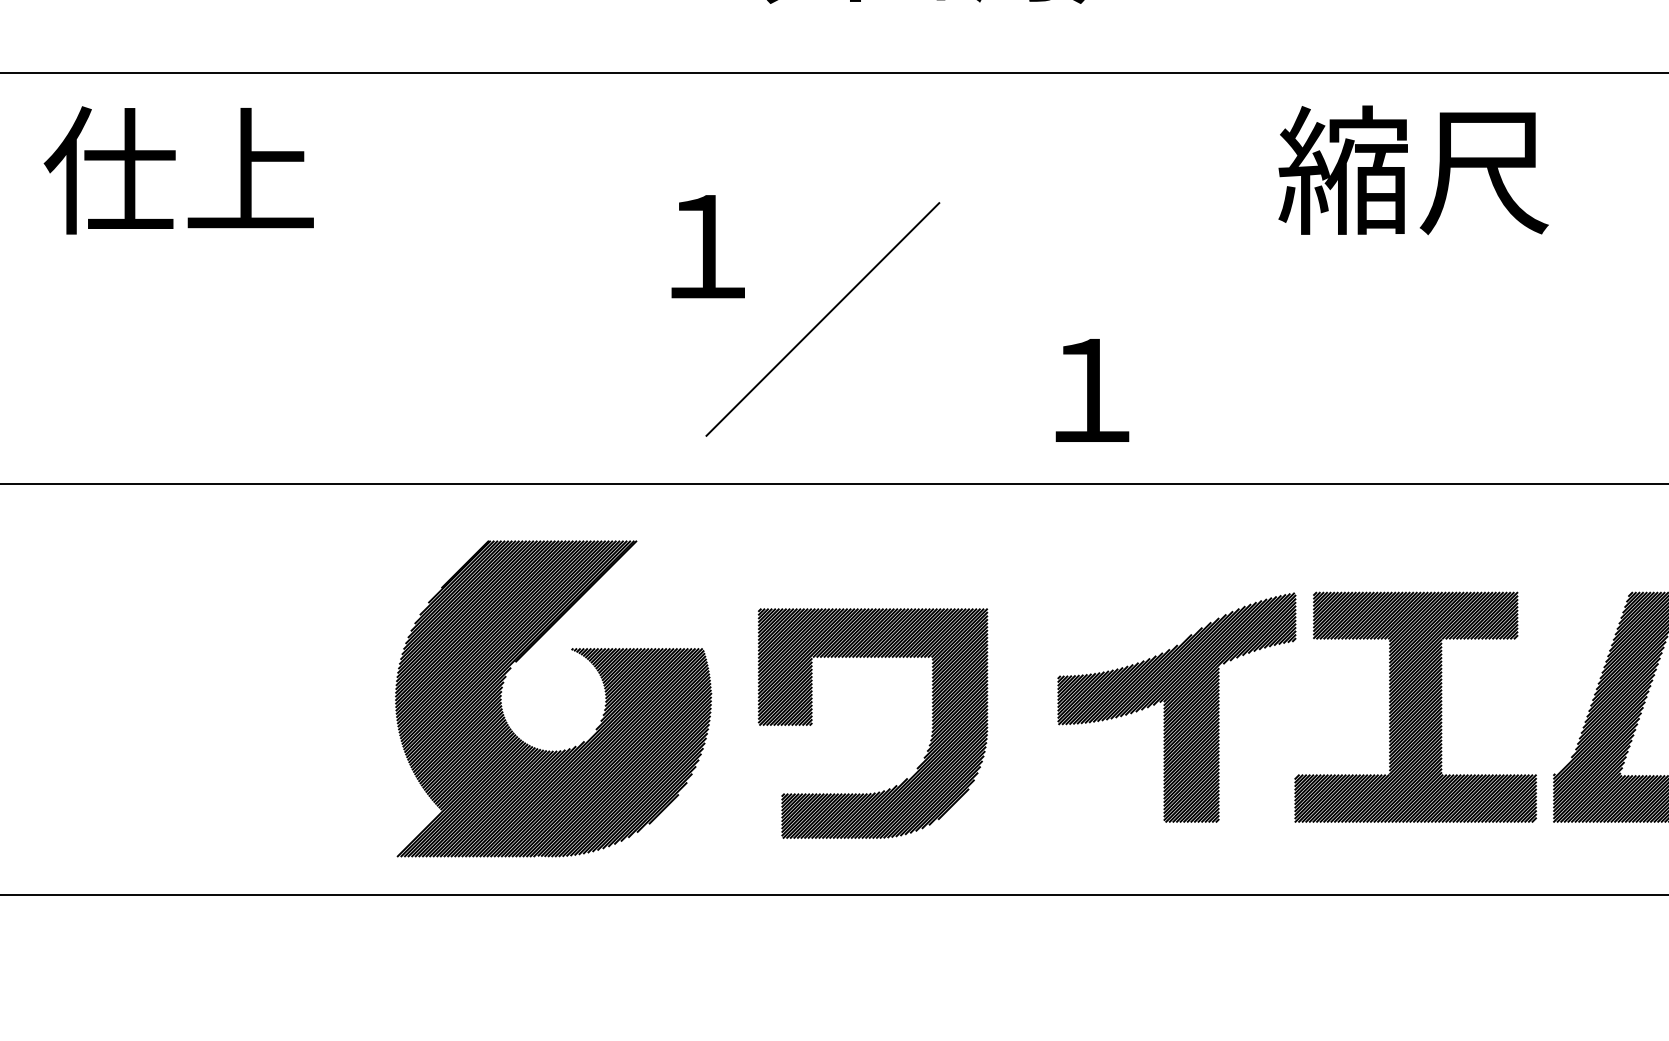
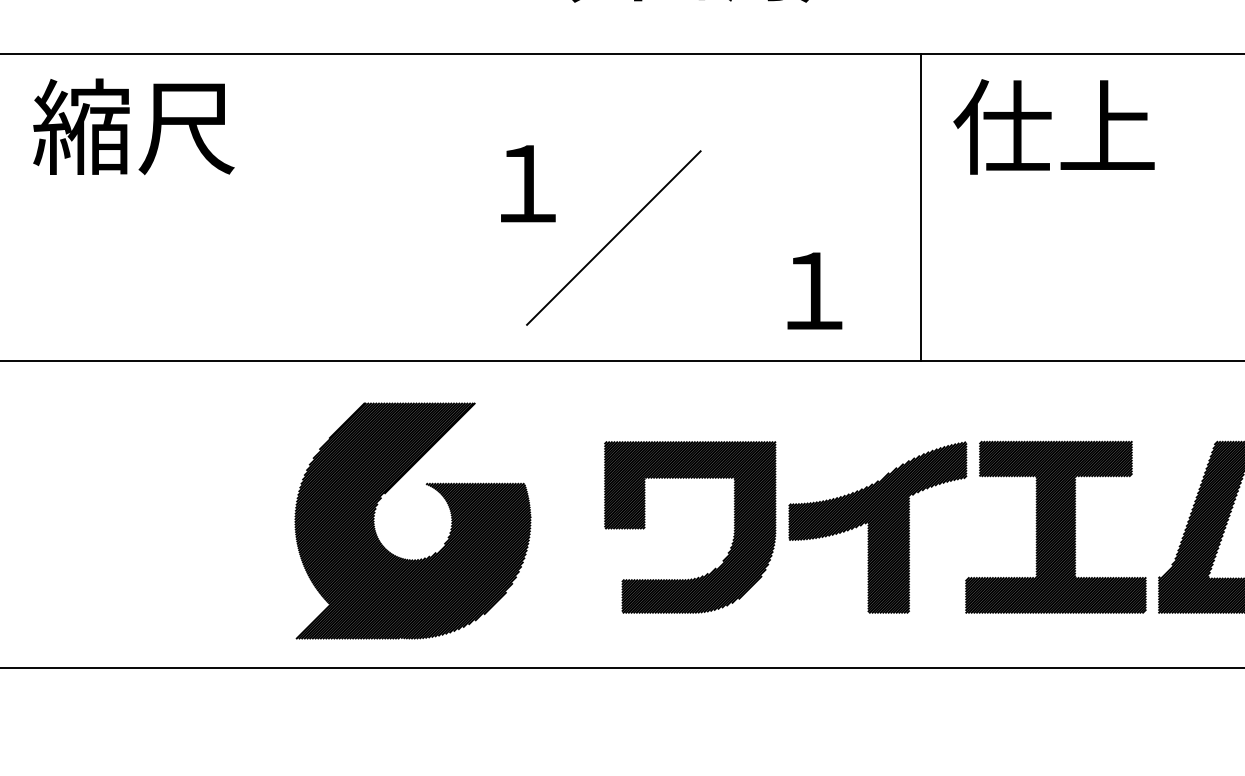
text: (178, 169) -> (133, 126), 仕上 -> 縮尺
text: (1413, 169) -> (1054, 126), 縮尺 -> 仕上
line: (1234, 277) -> (920, 206), added
part: (931, 720) -> (733, 525), moved

